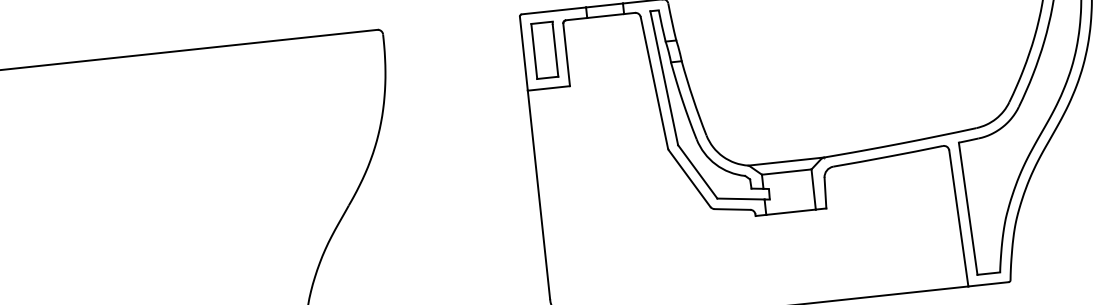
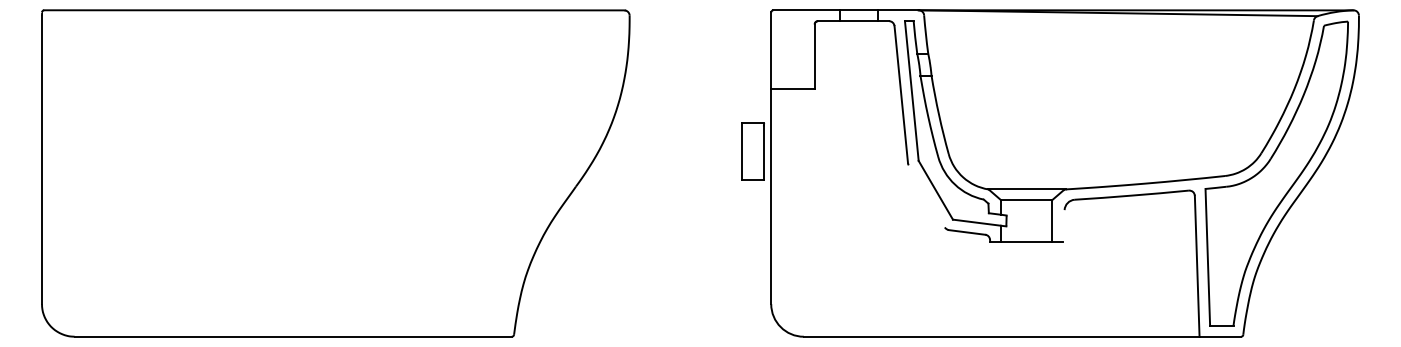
part: (544, 50) -> (752, 151), moved
line: (689, 178) -> (926, 196), removed
line: (825, 192) -> (1063, 225), removed

